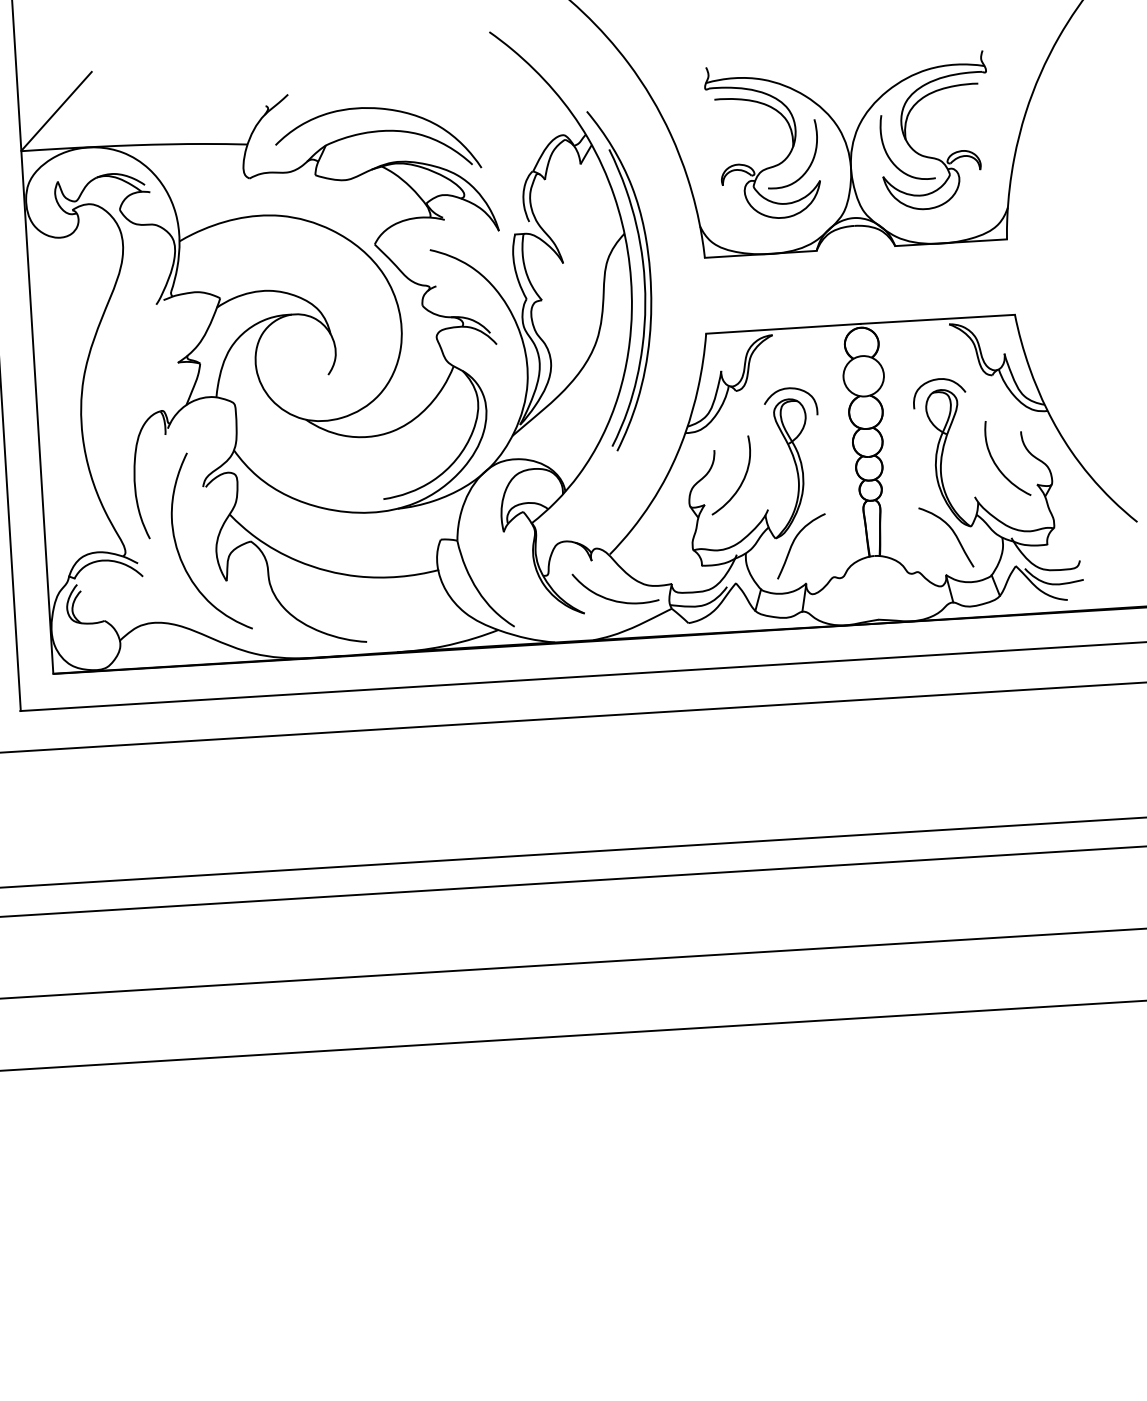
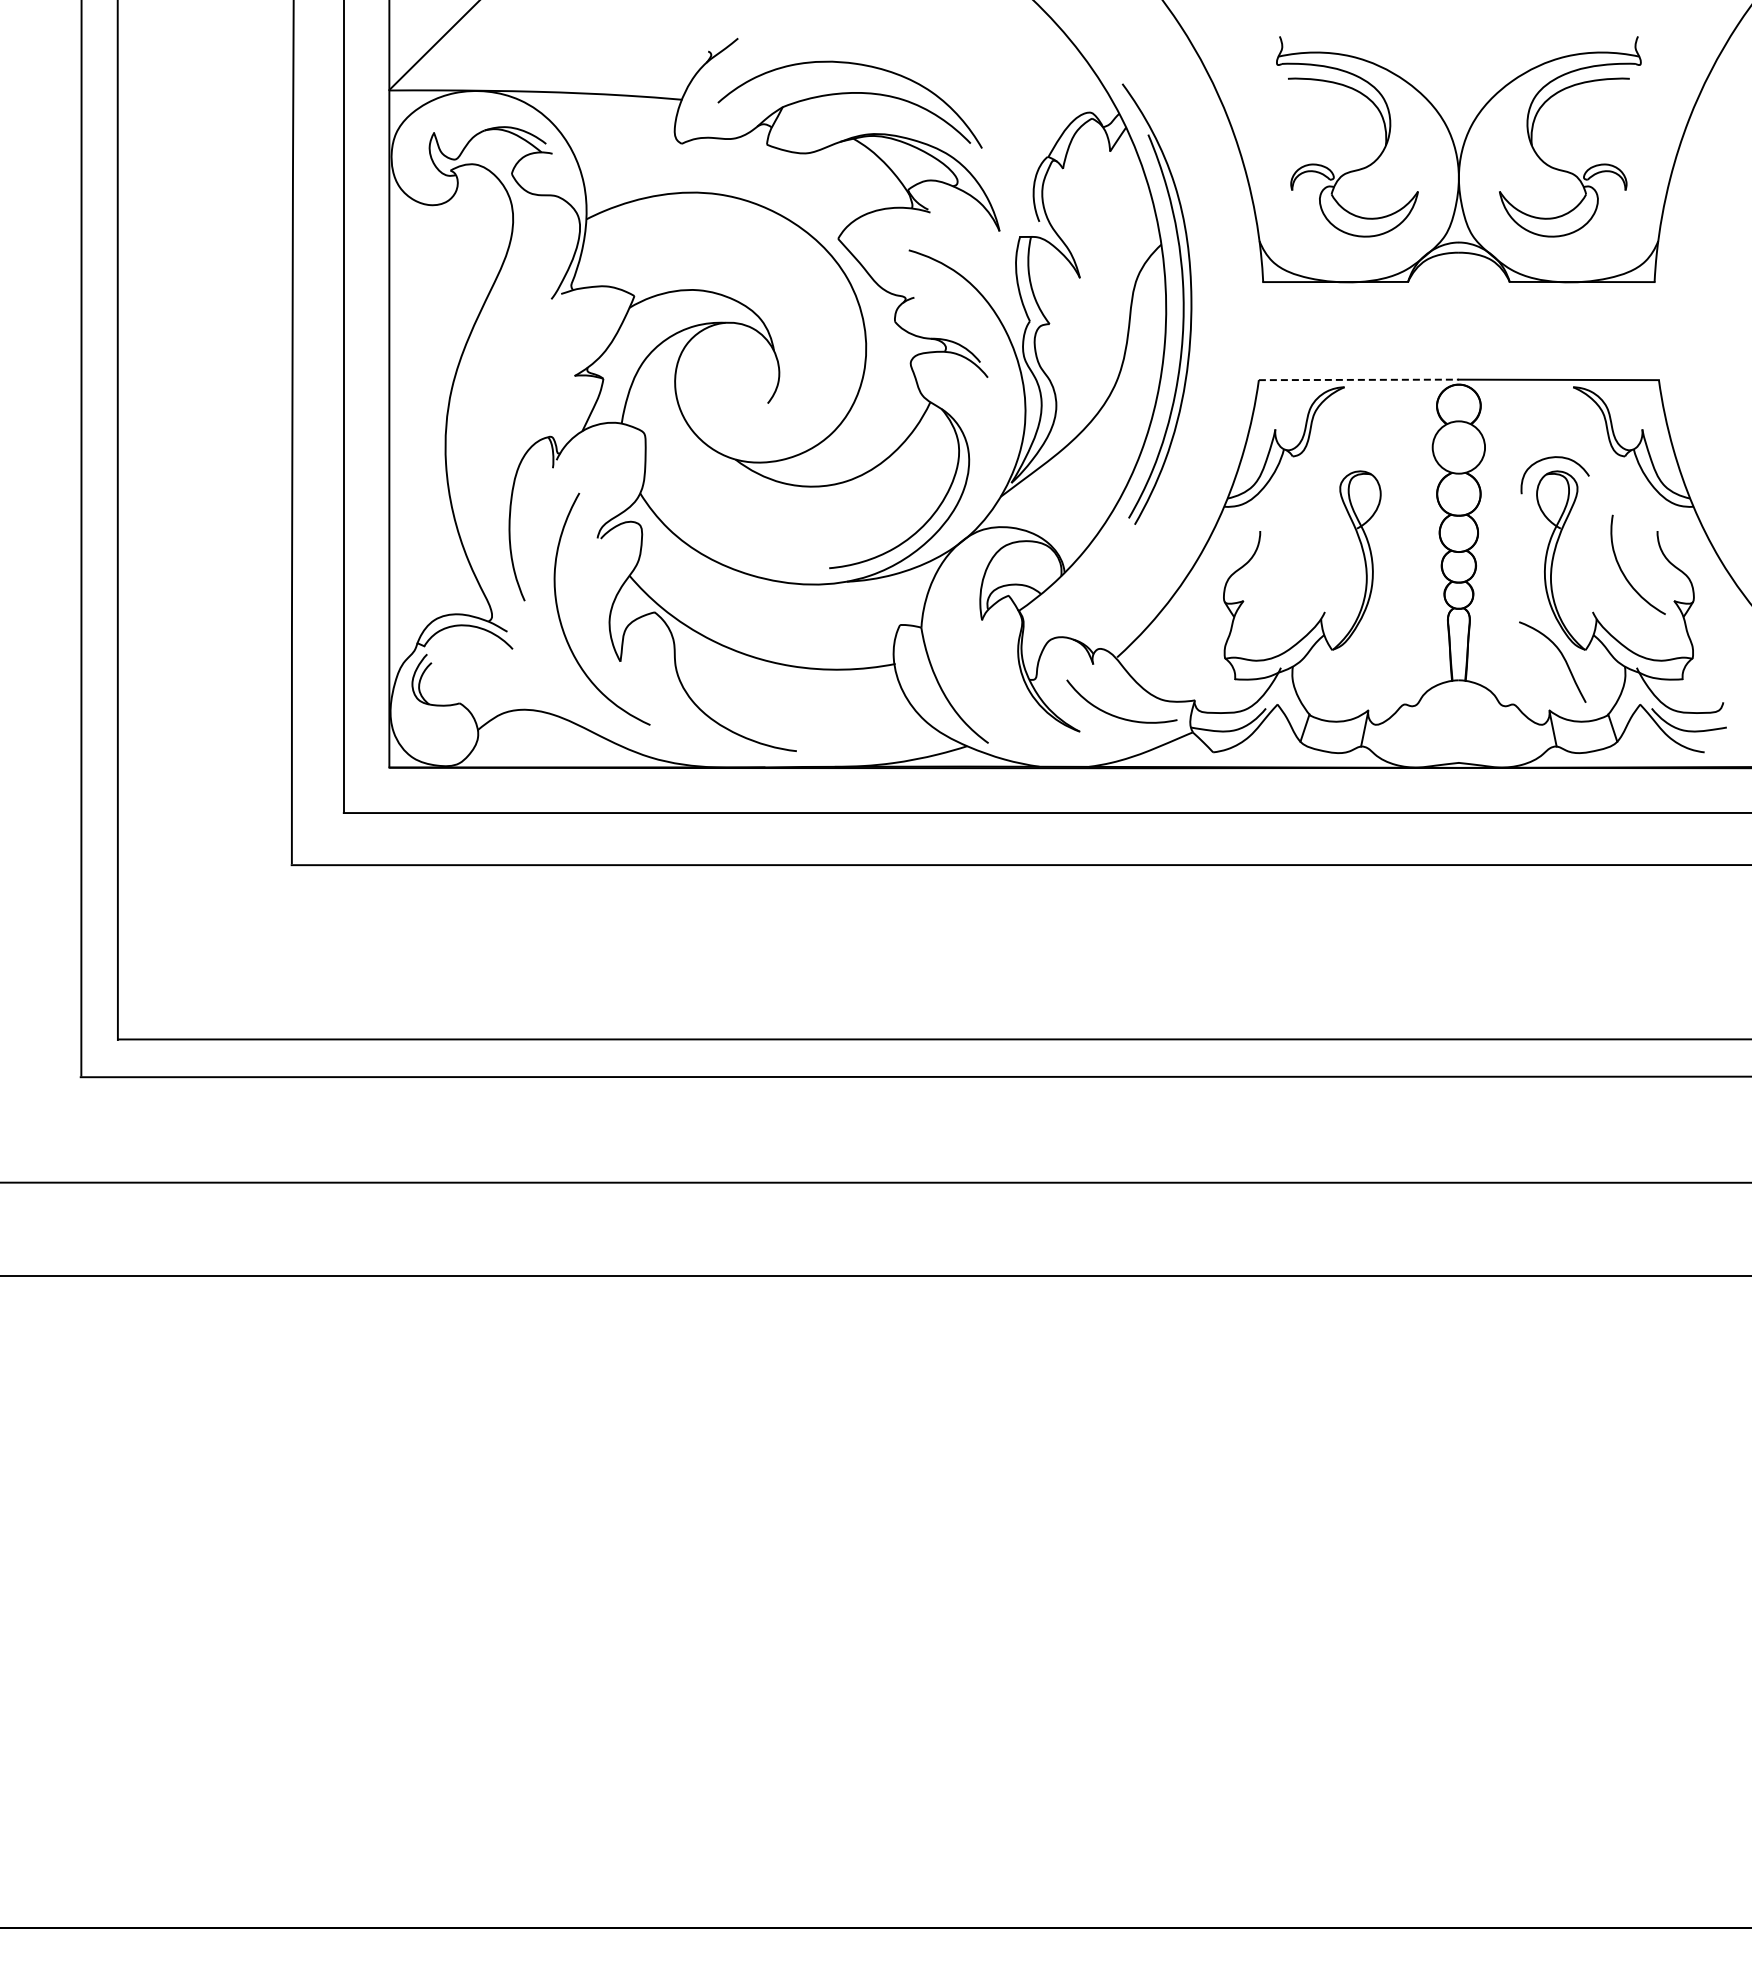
curve: (891, 159) -> (1511, 169), removed
curve: (810, 162) -> (1407, 167), removed
line: (783, 328) -> (1359, 379), solid -> dashed
curve: (790, 389) -> (1363, 458), removed
curve: (742, 479) -> (1294, 571), removed
curve: (793, 543) -> (1355, 657), removed

